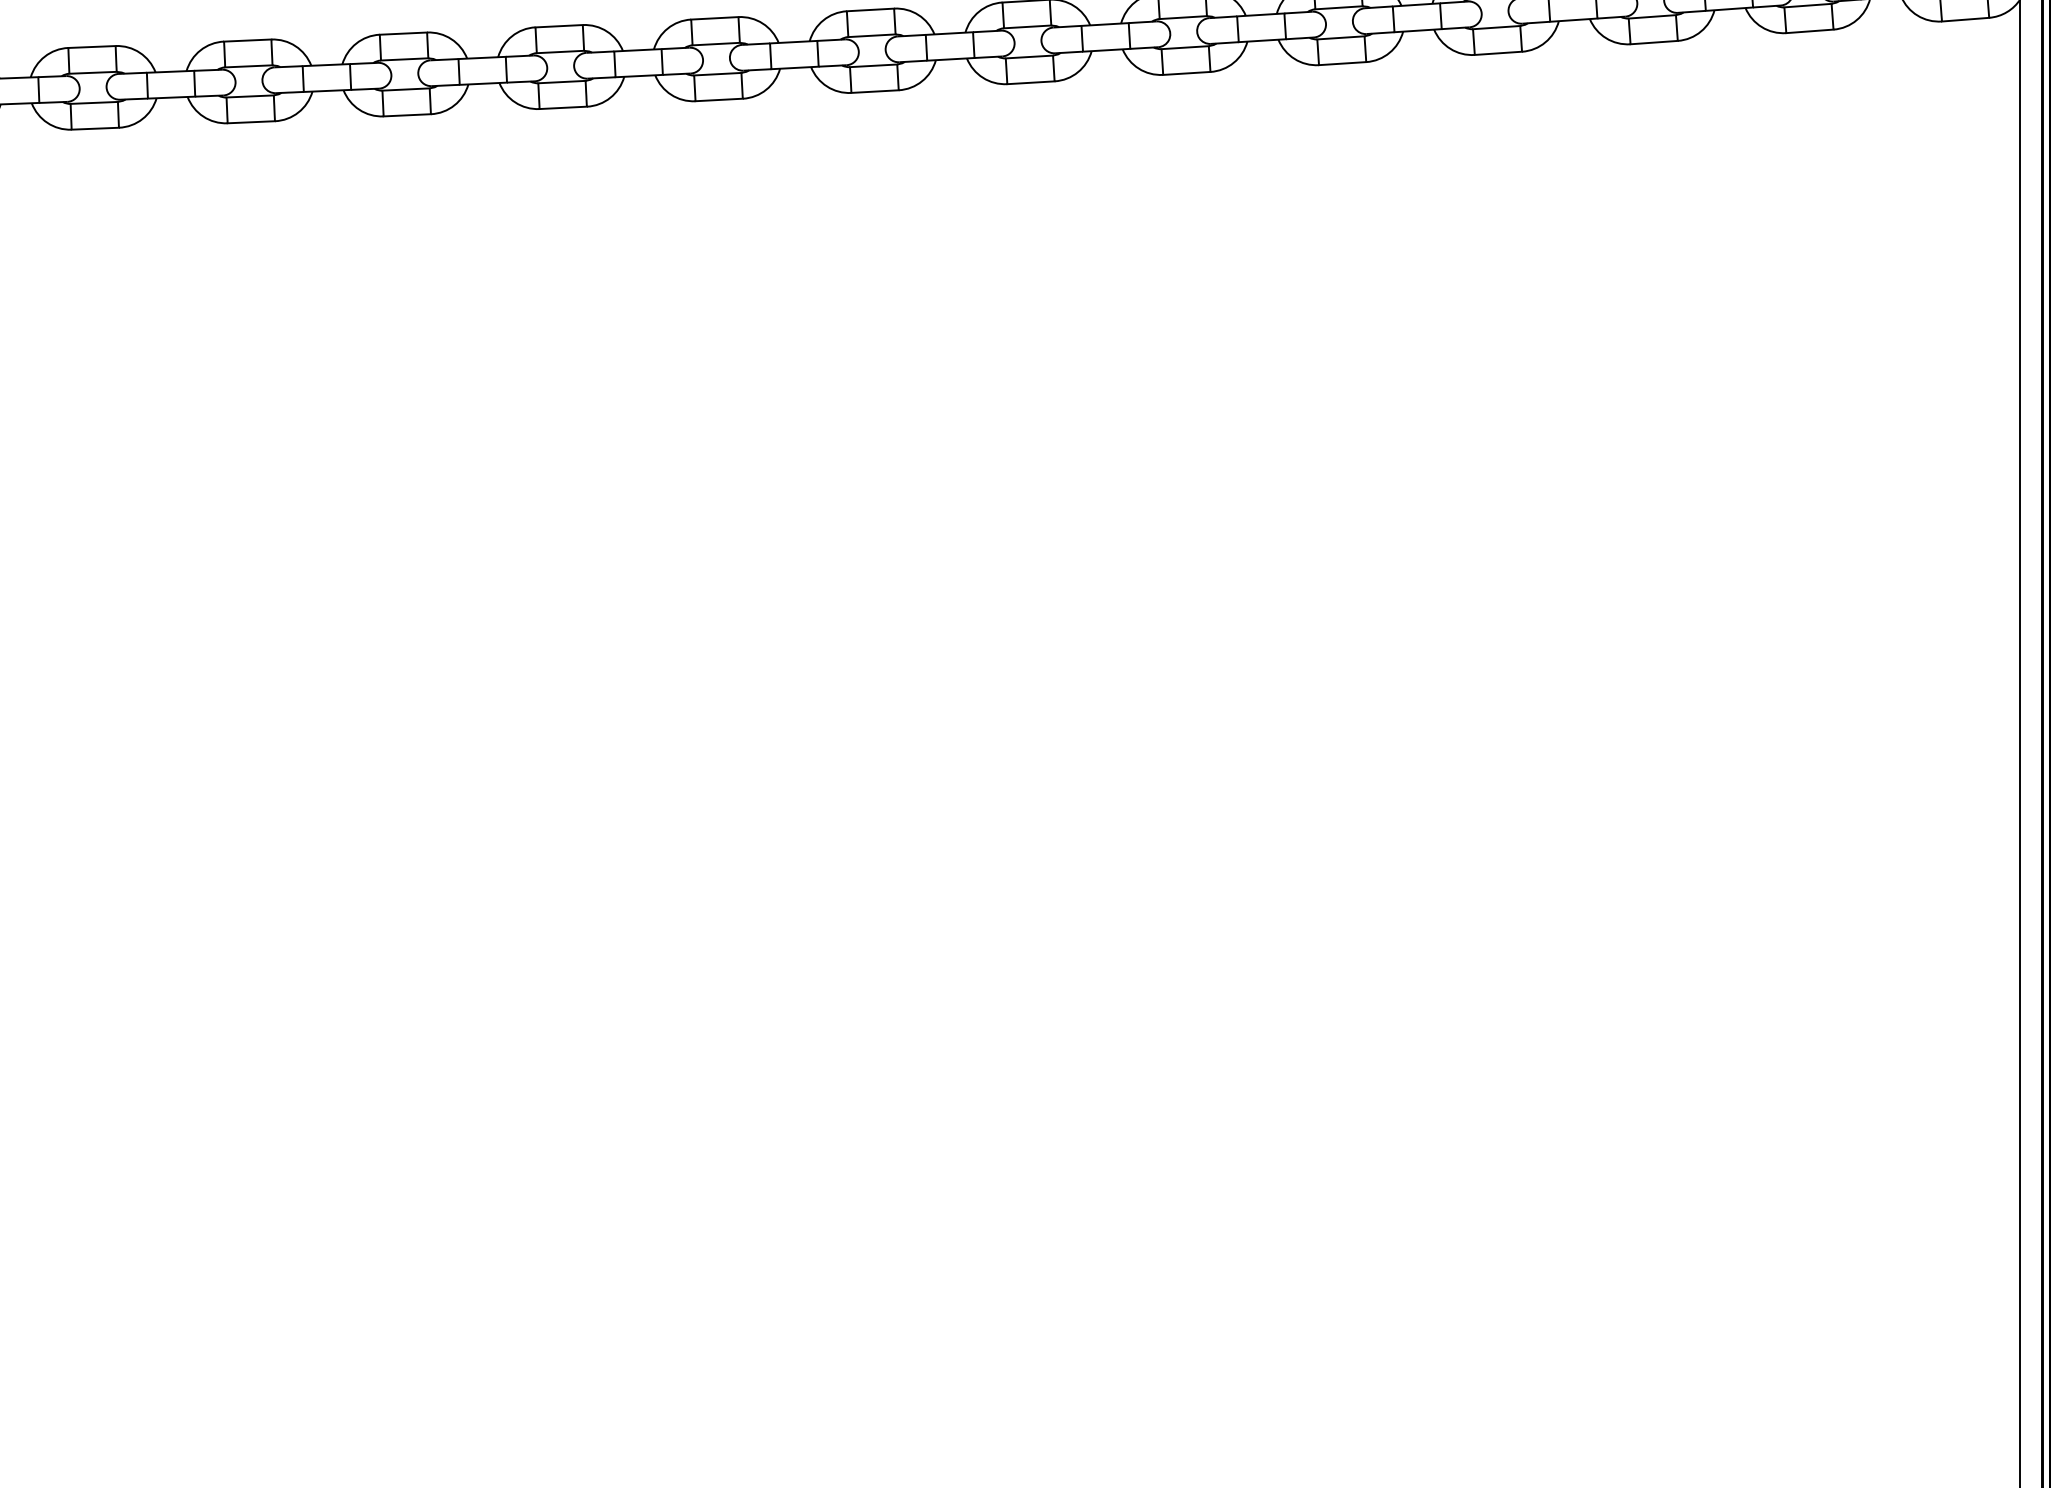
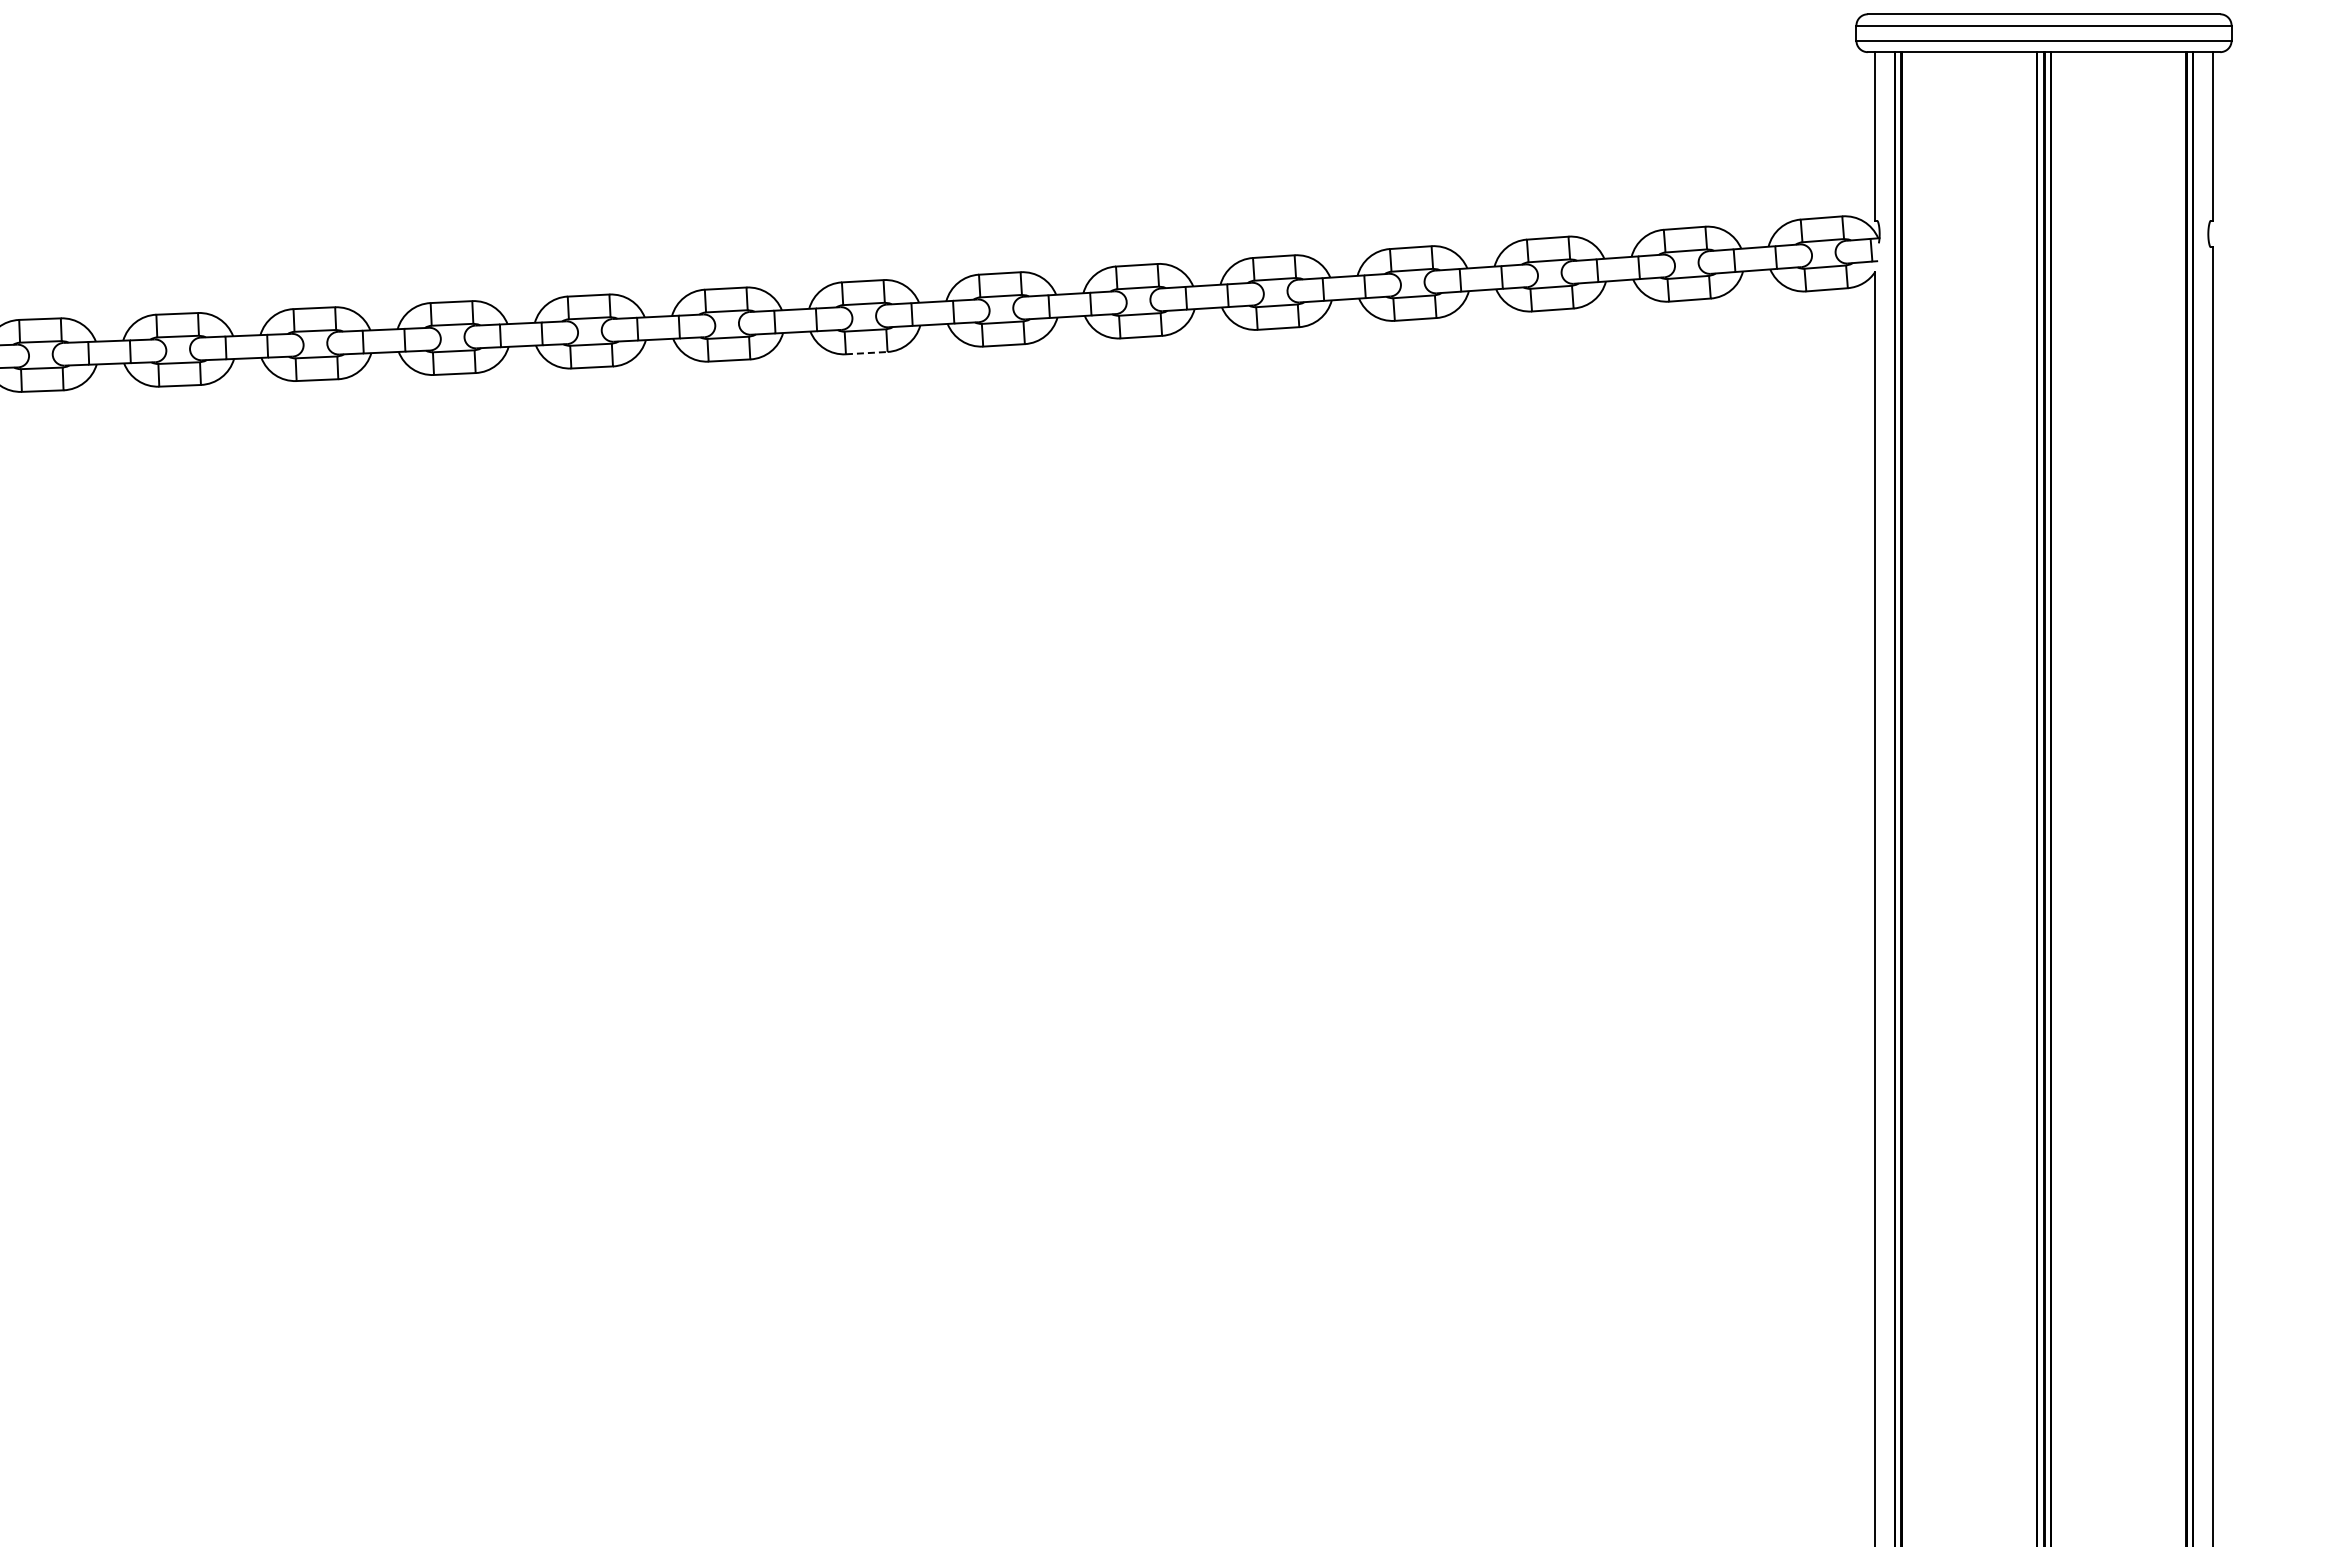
line: (874, 92) -> (866, 353), solid -> dashed

